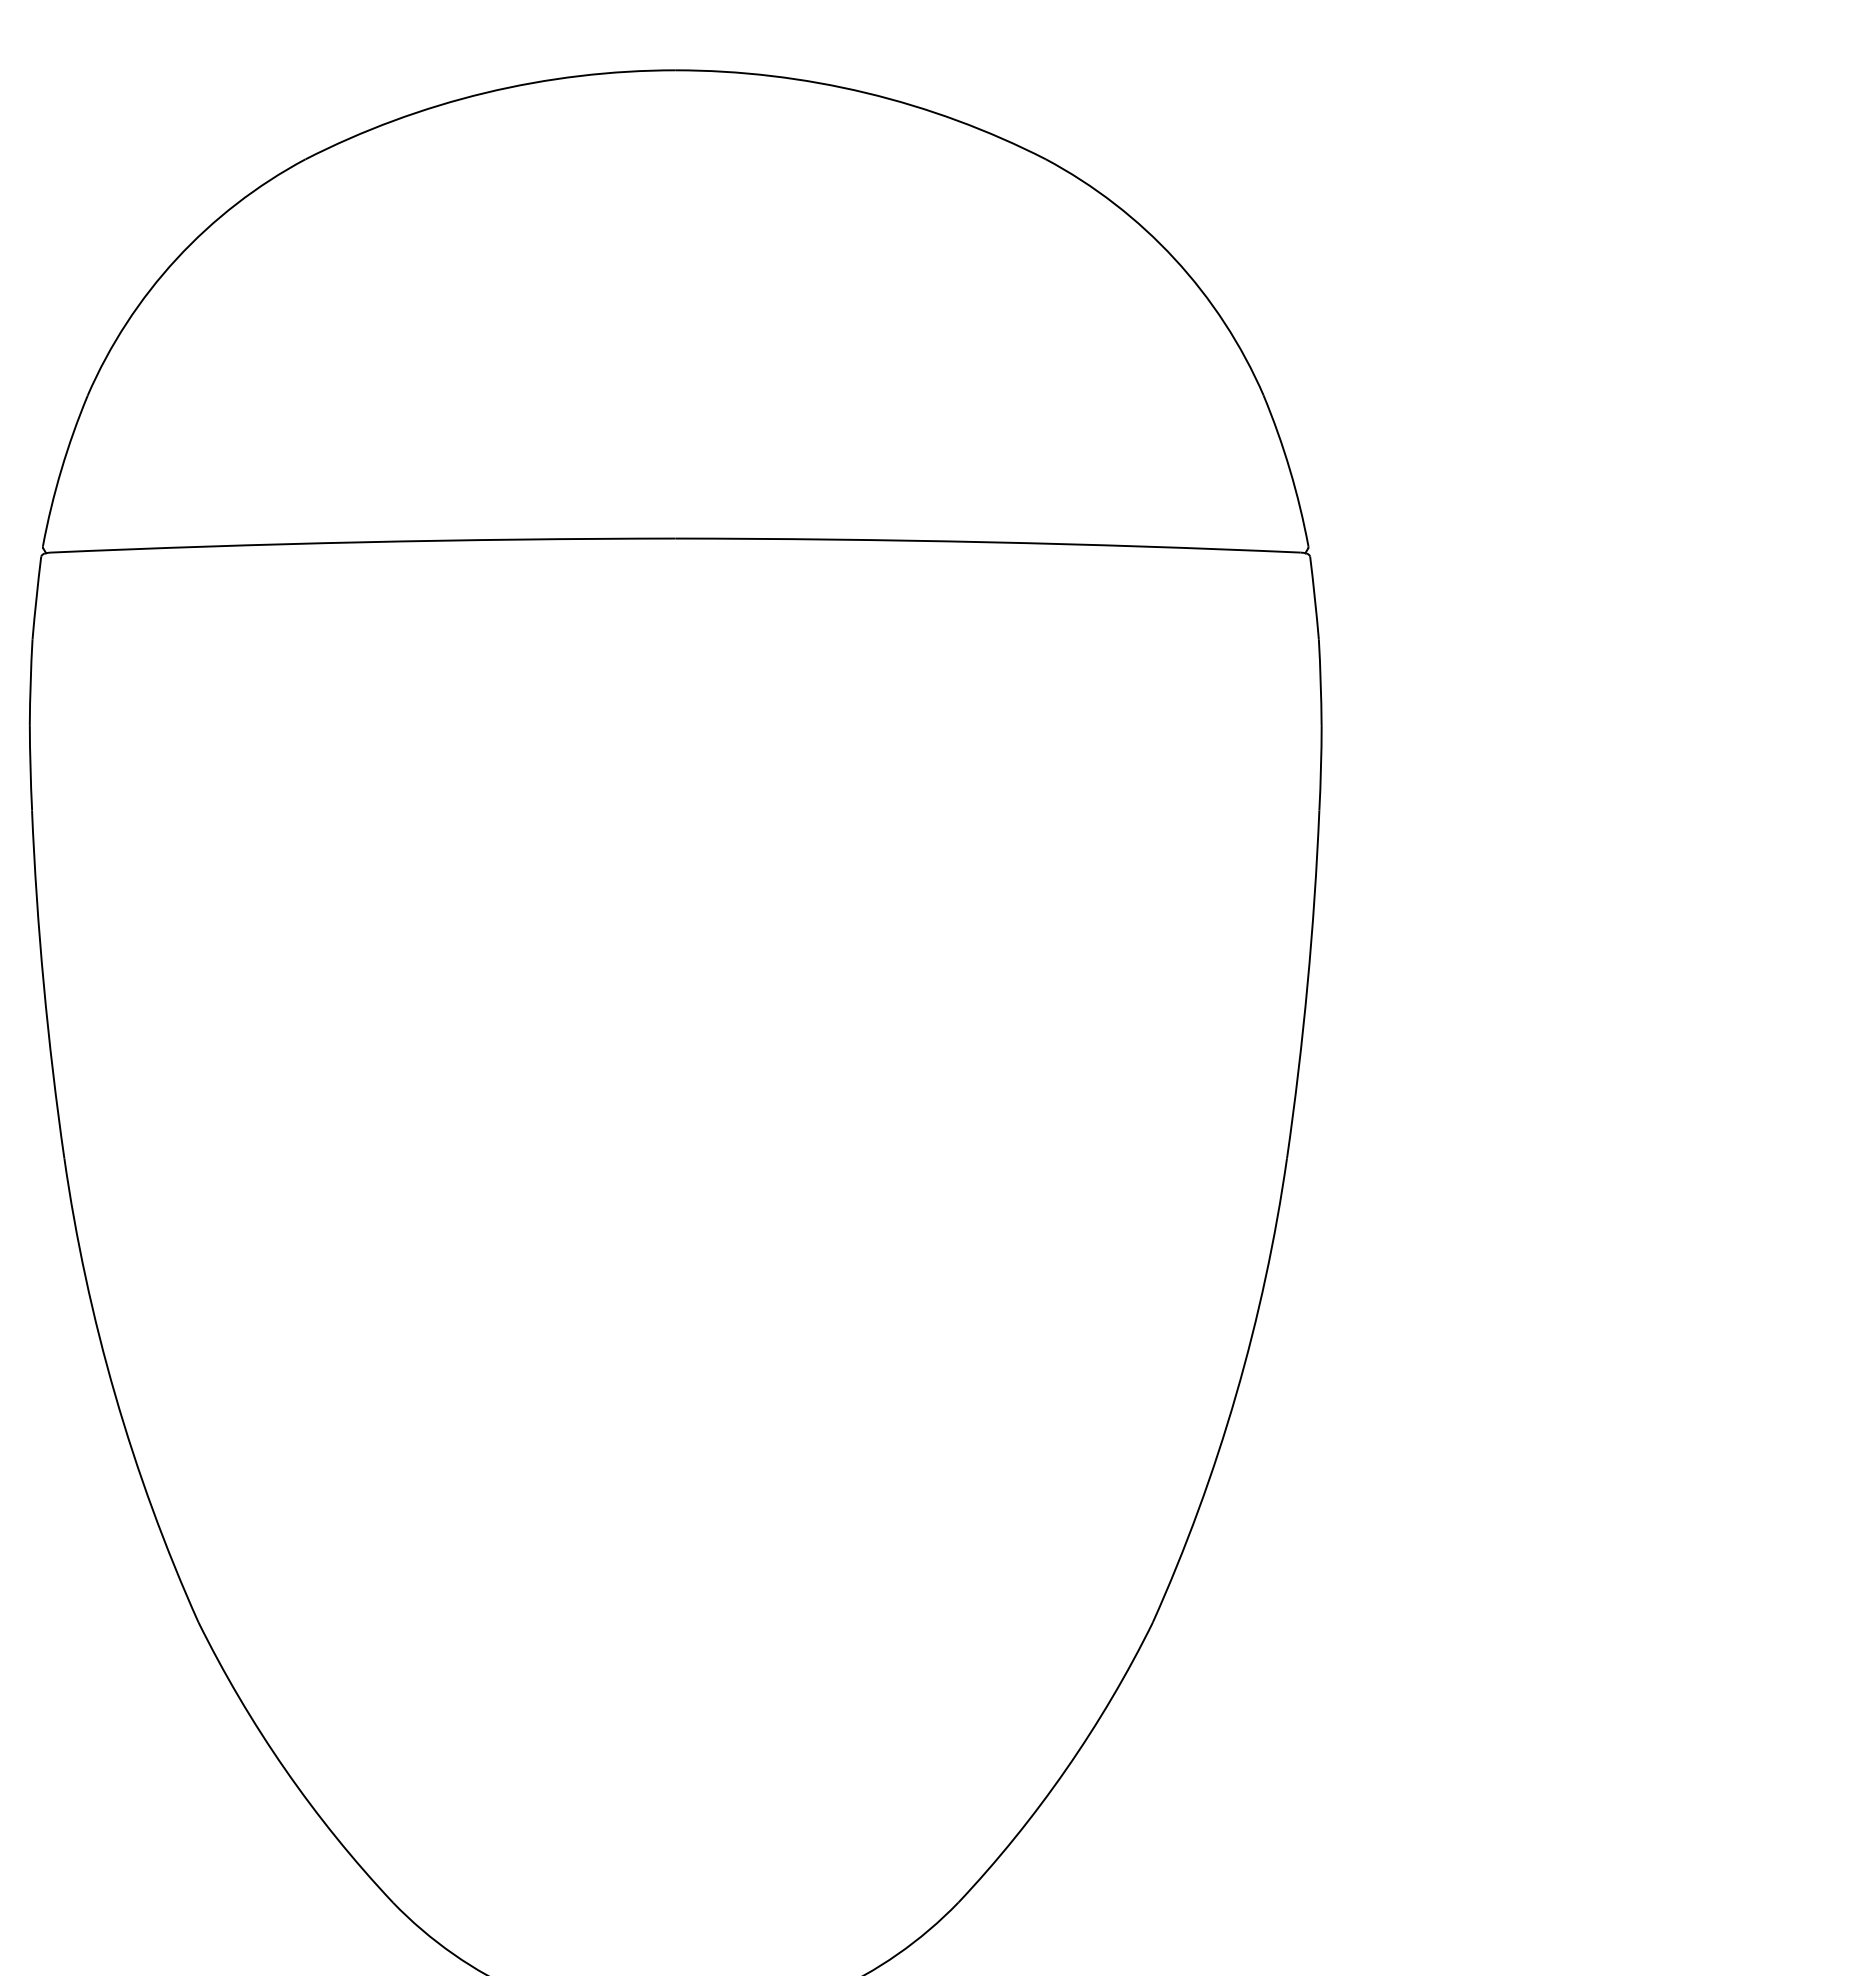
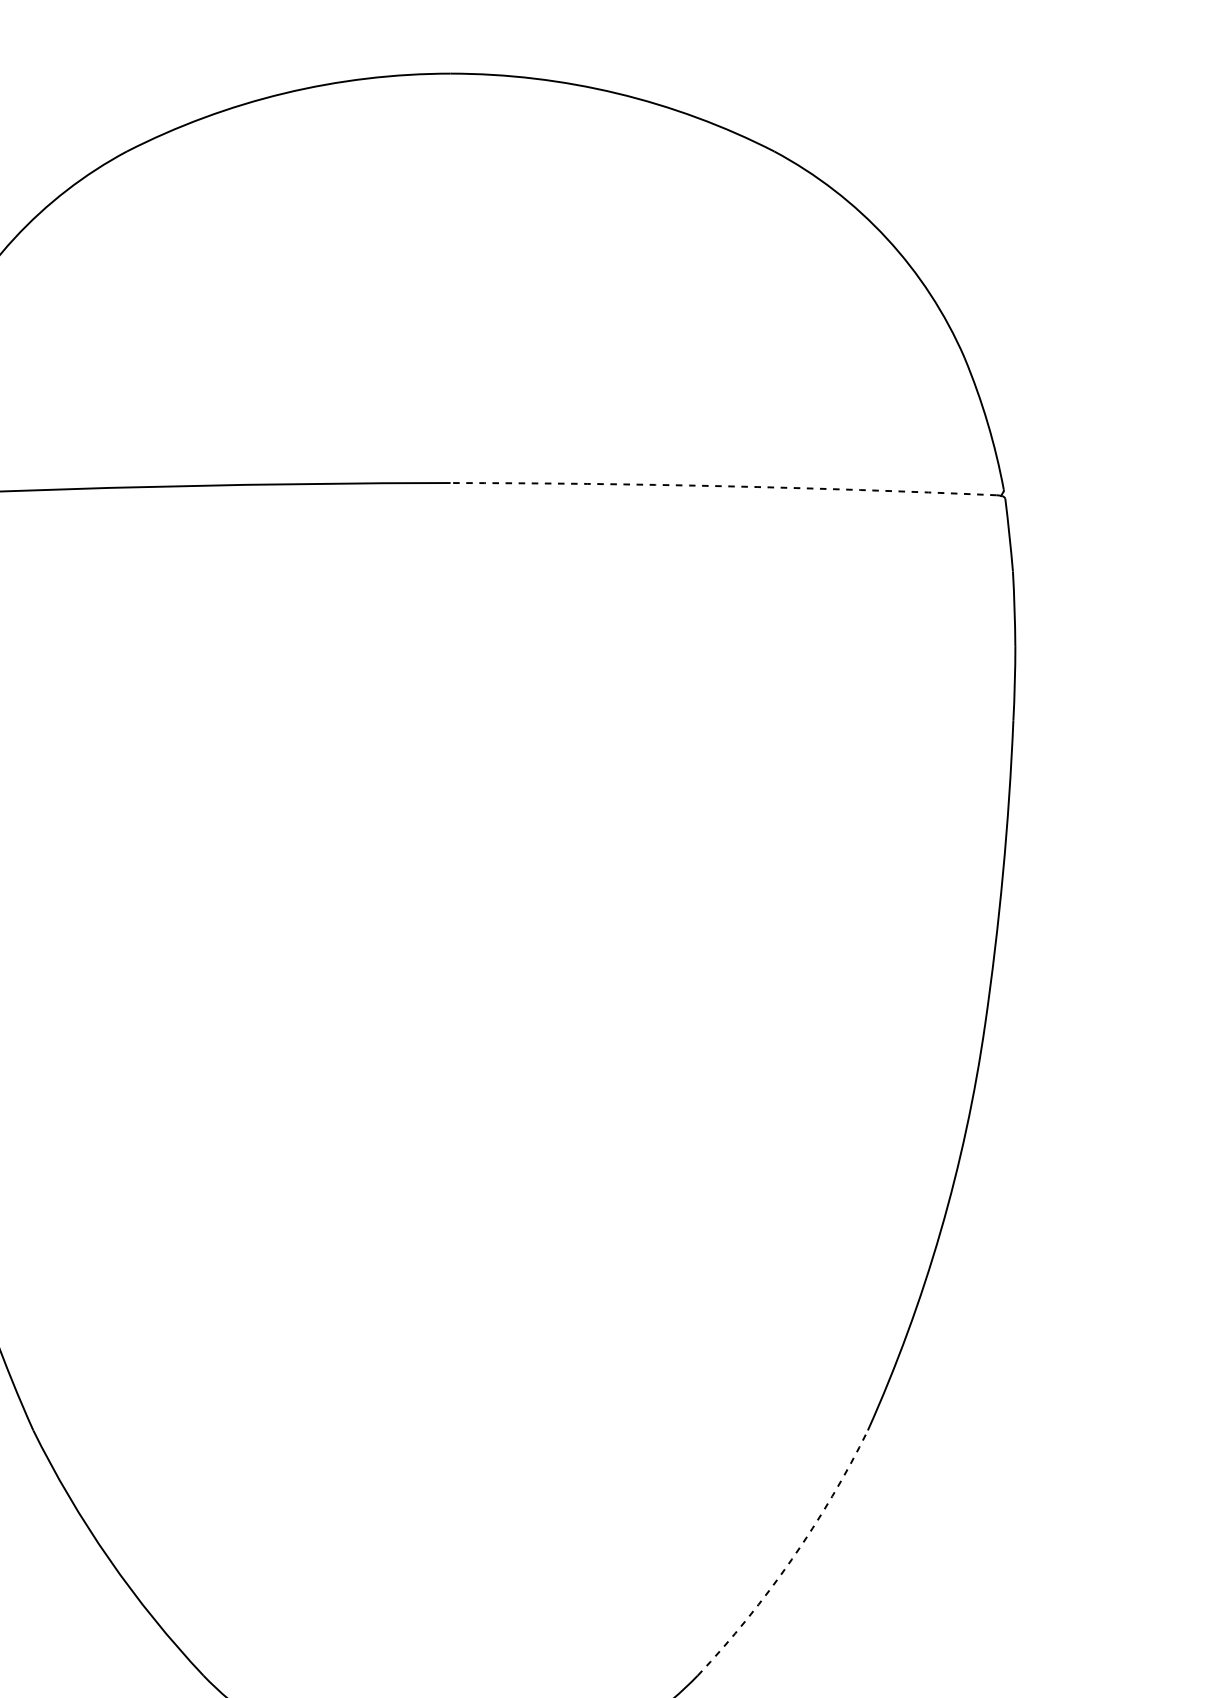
arc: (988, 542) -> (724, 486), solid -> dashed
arc: (1066, 1769) -> (792, 1559), solid -> dashed

